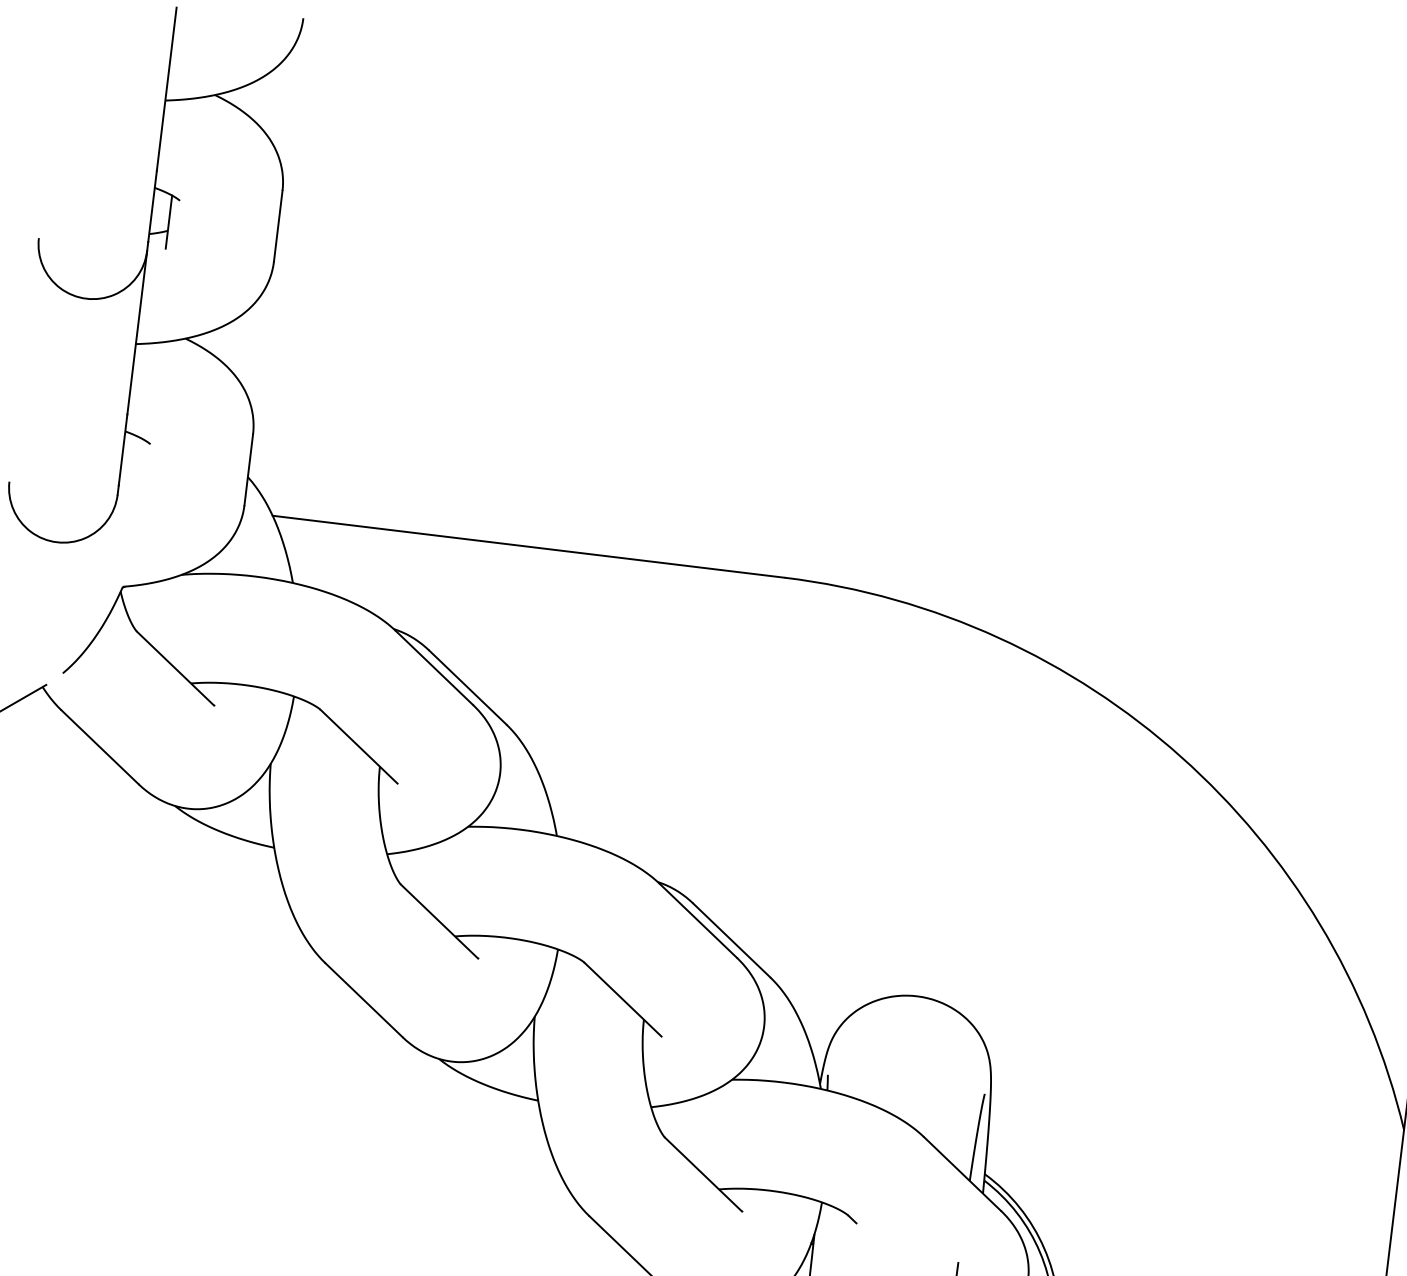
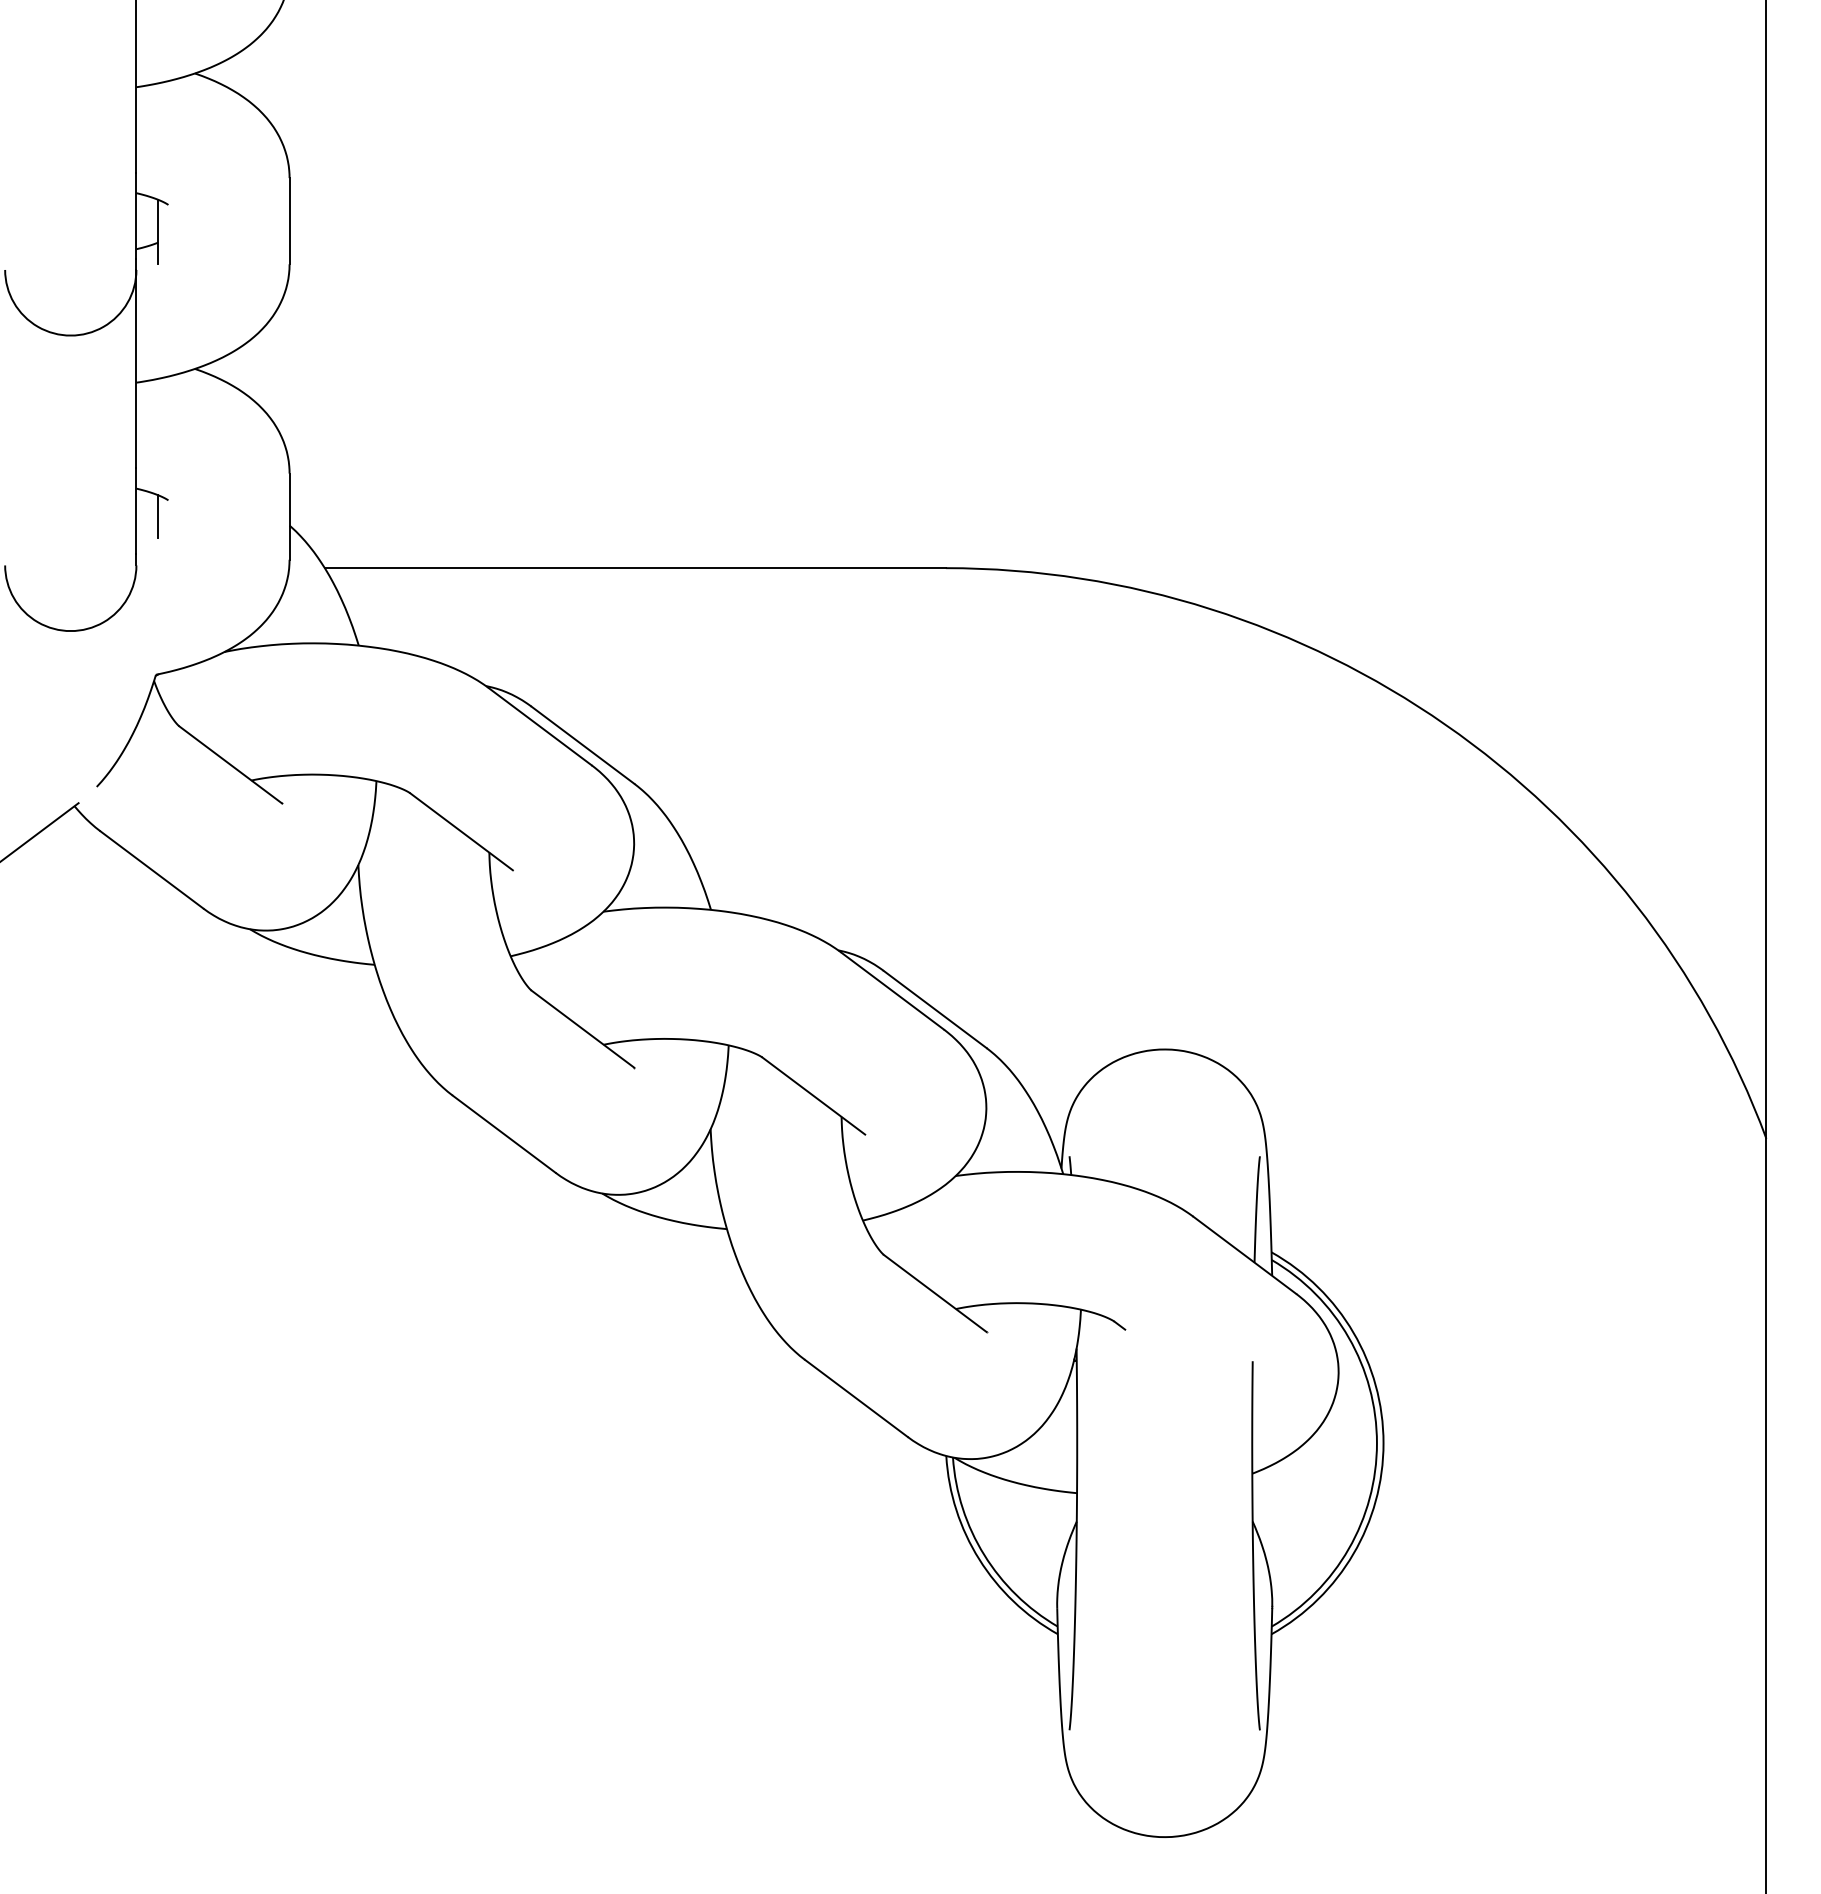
line: (140, 456) -> (158, 516), added

